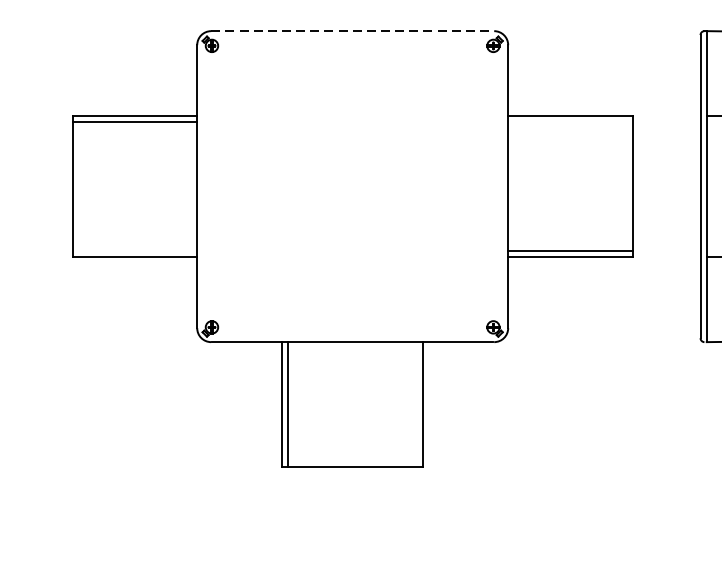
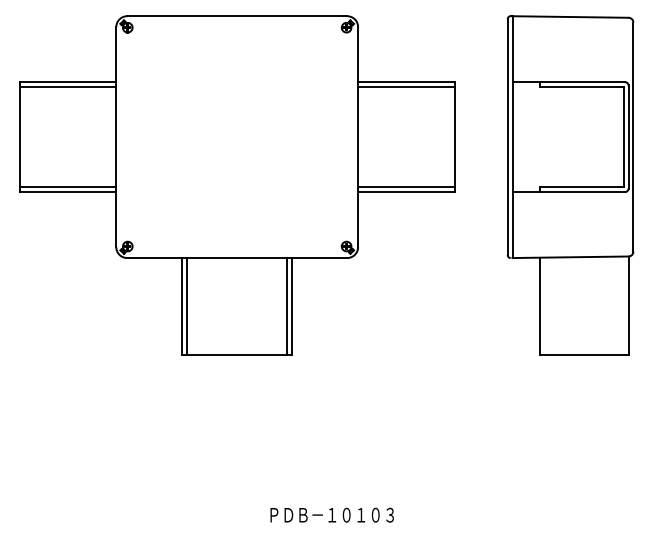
line: (353, 31) -> (237, 16), dashed -> solid
line: (570, 121) -> (406, 86), added
line: (134, 251) -> (67, 187), added
line: (417, 404) -> (287, 306), added

